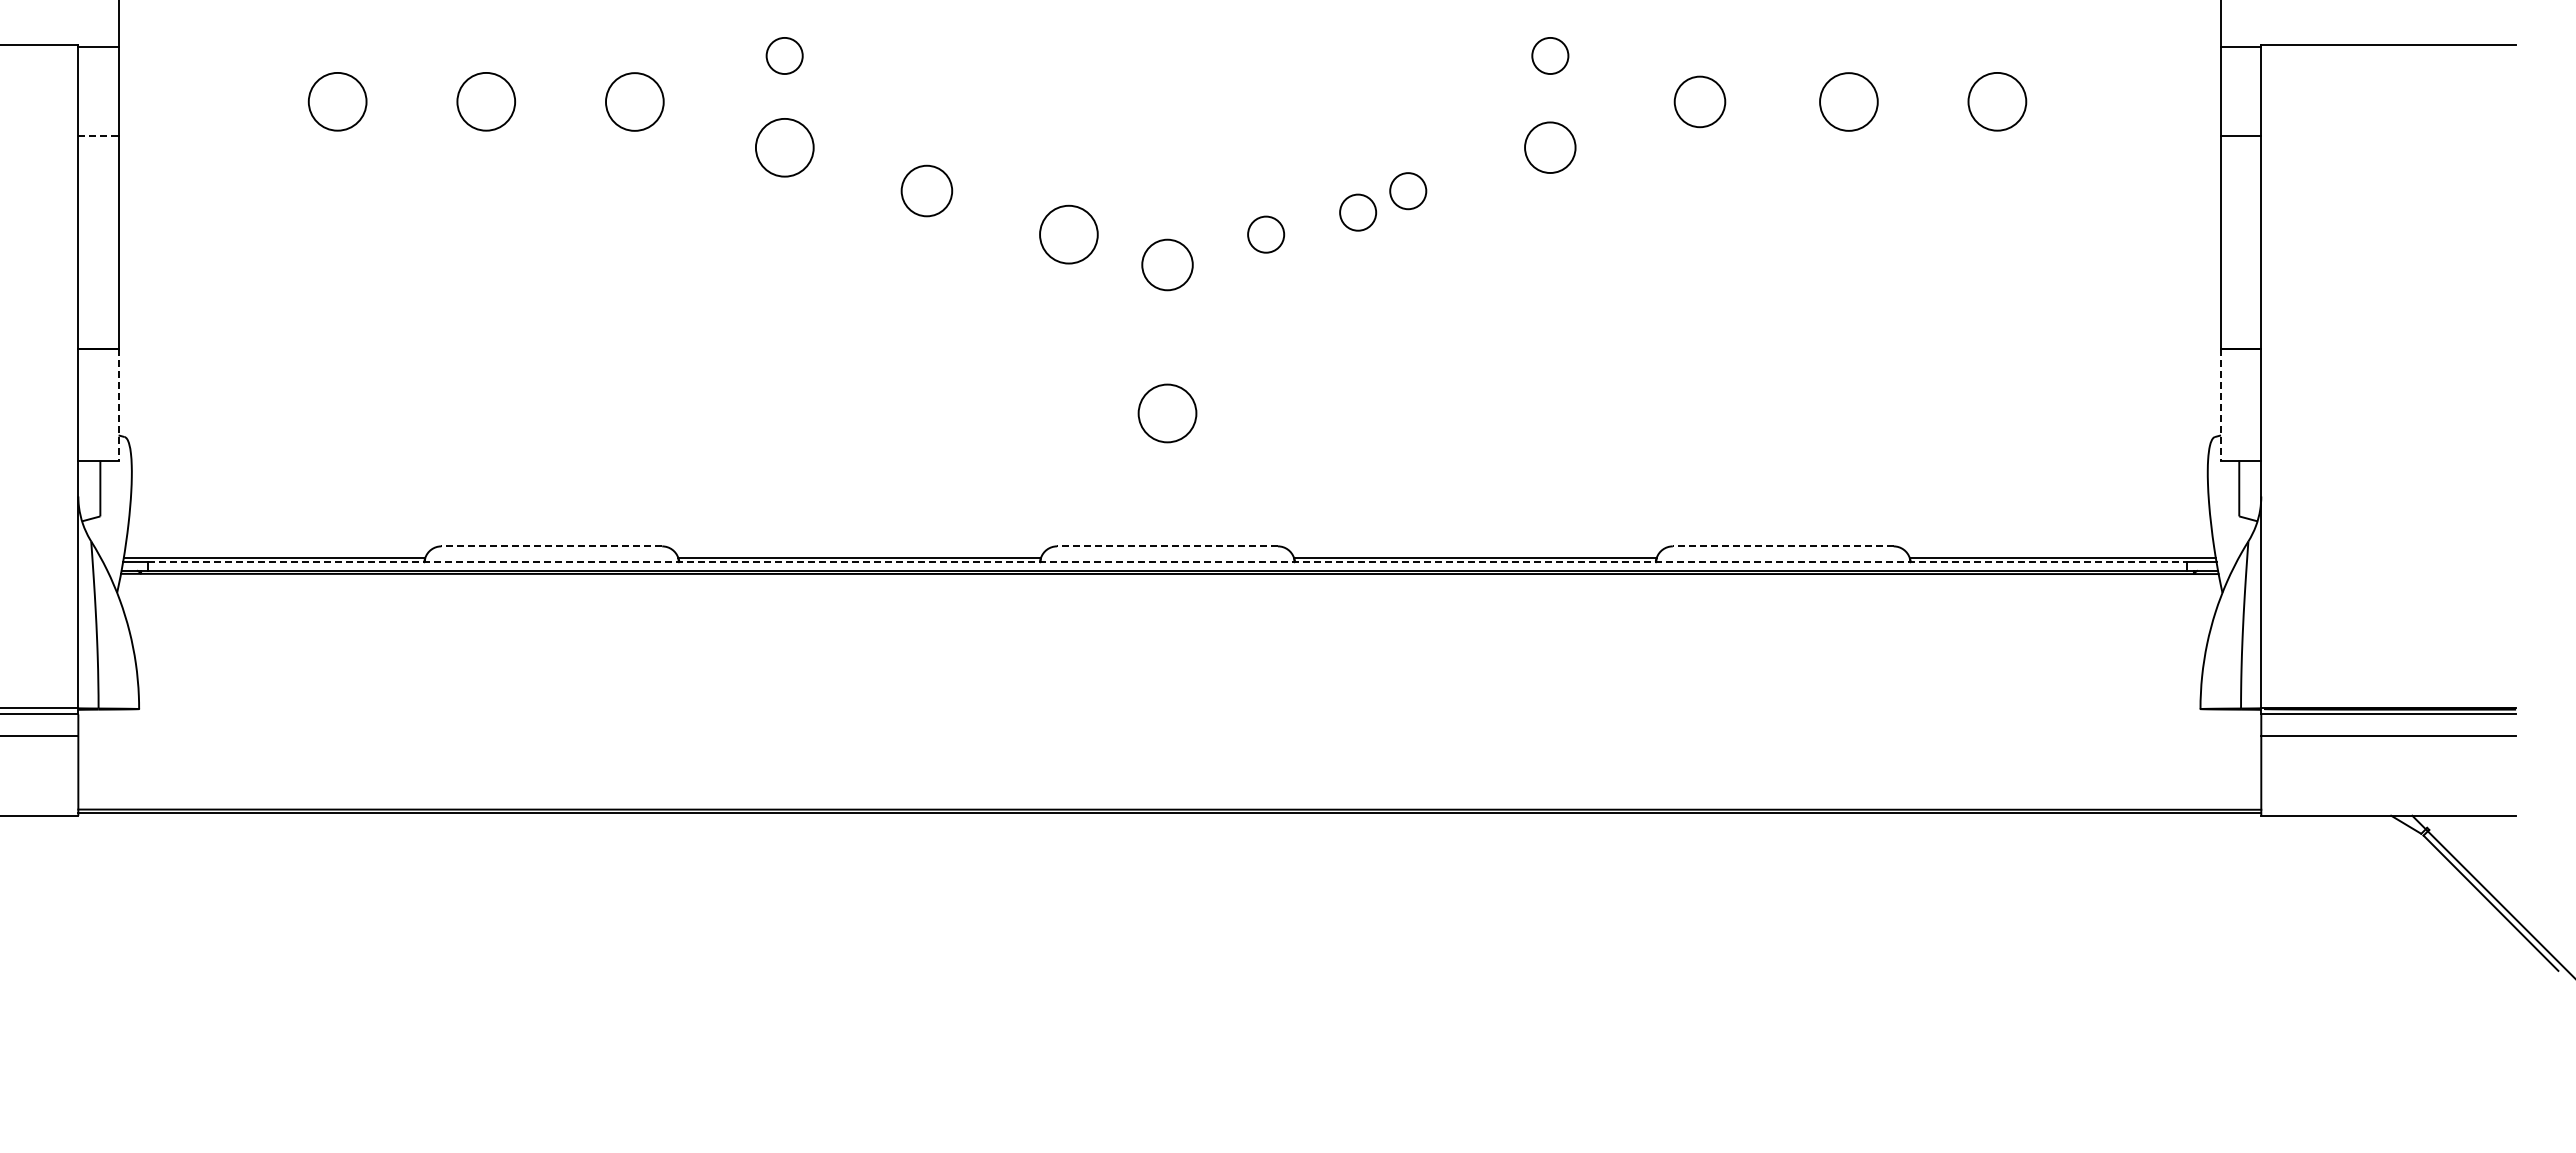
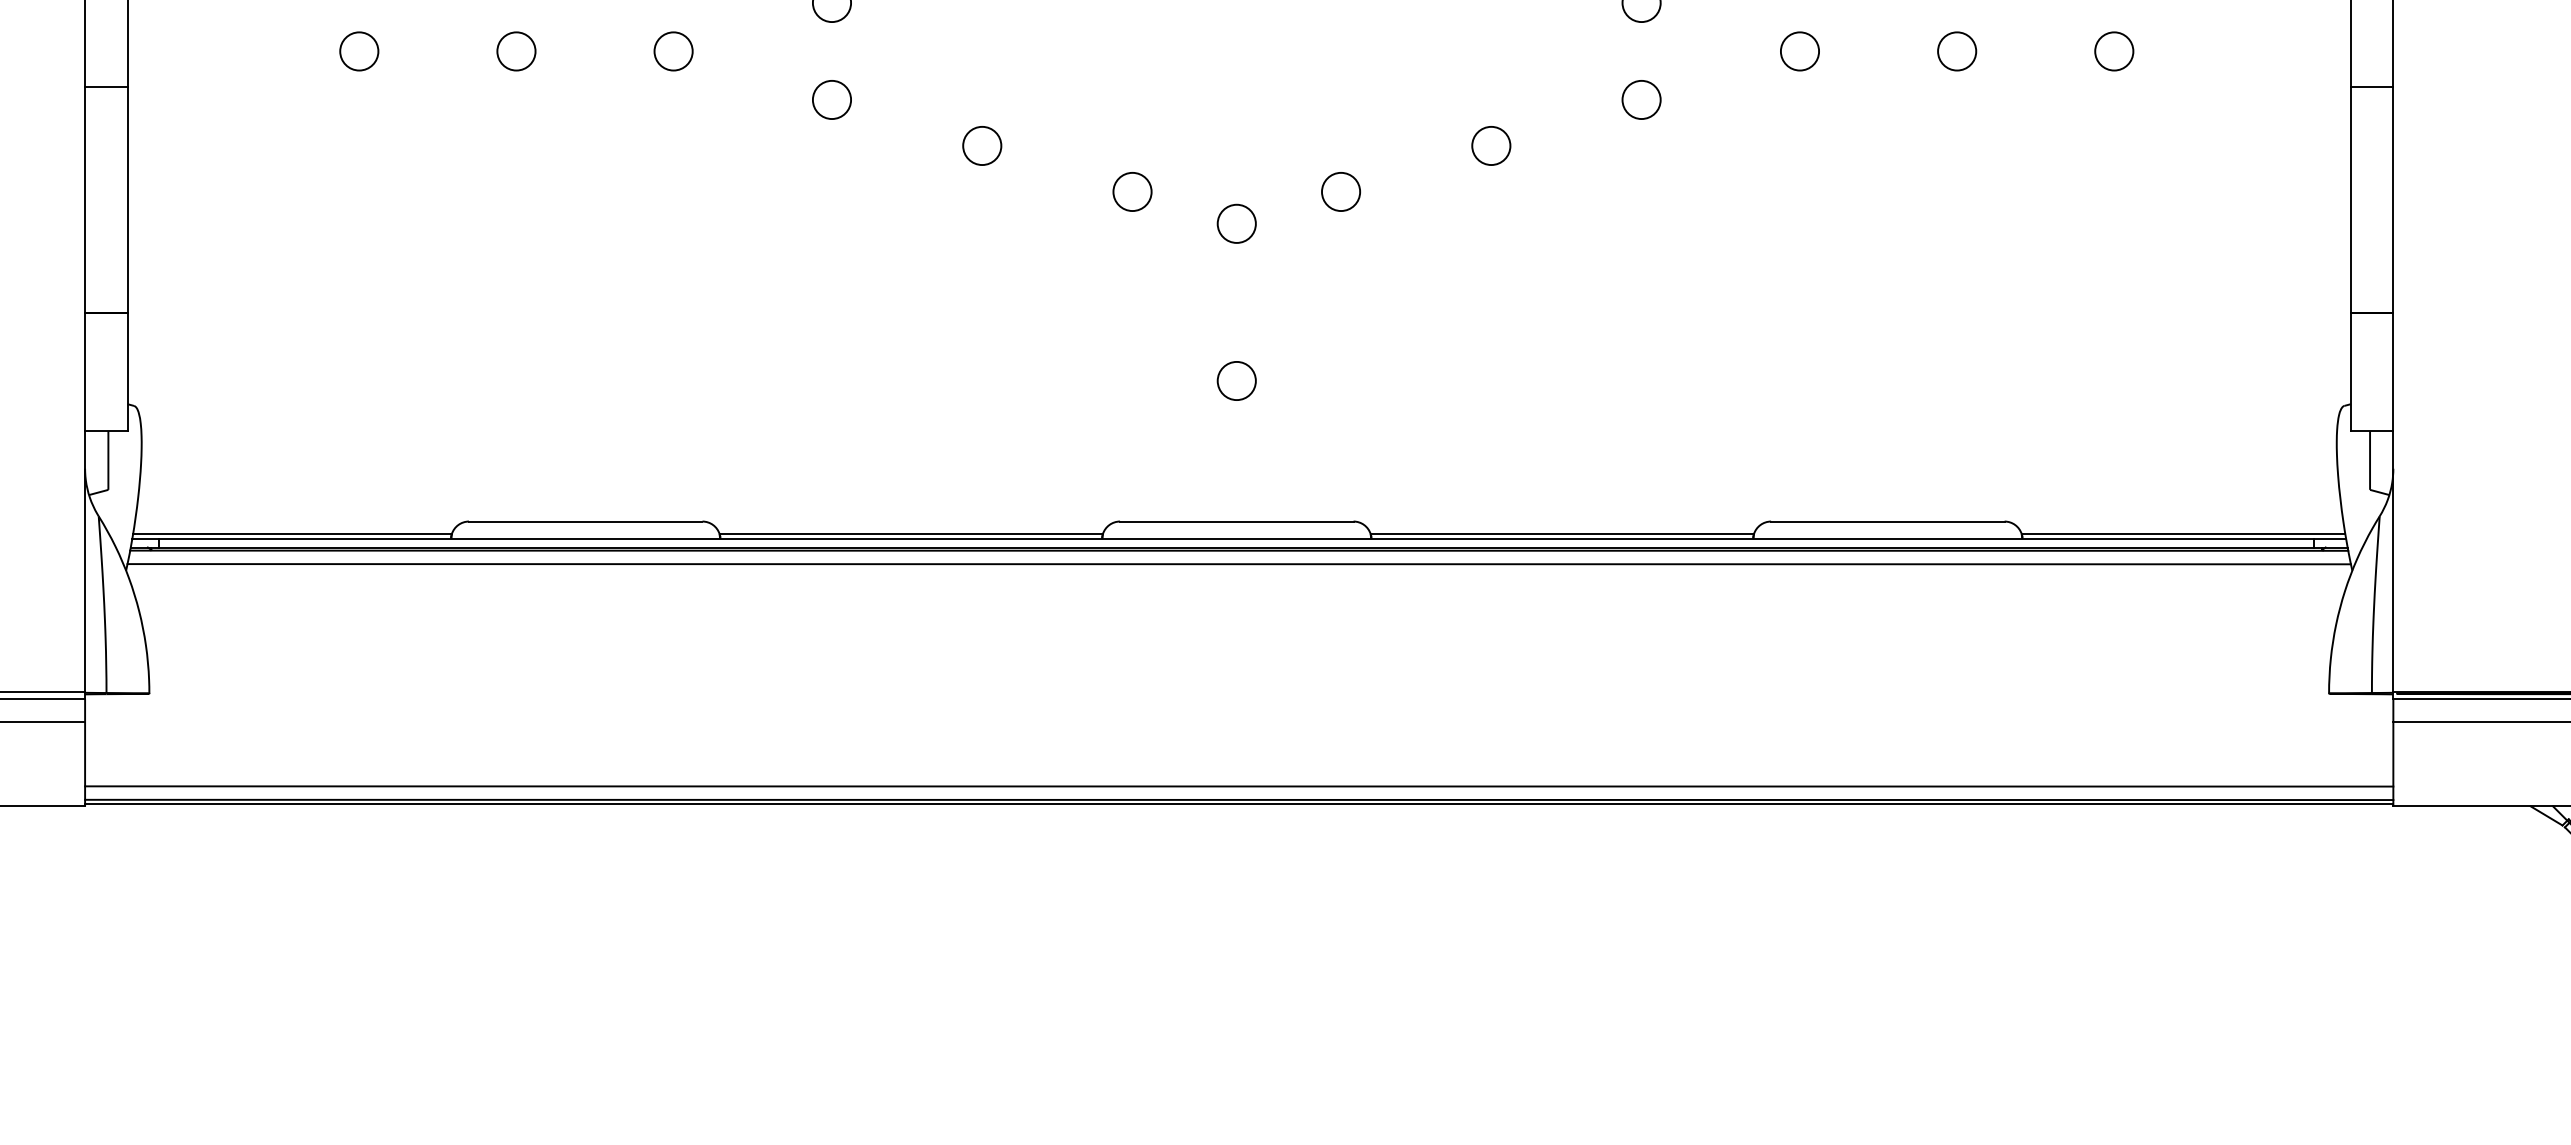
circle: (337, 101) -> (359, 51), size x0.62
circle: (486, 101) -> (516, 51), size x0.62
circle: (634, 101) -> (673, 51), size x0.62
circle: (1700, 101) -> (1800, 51), size x0.71
circle: (1848, 101) -> (1956, 51), size x0.62
circle: (1997, 101) -> (2114, 51), size x0.62
line: (98, 135) -> (106, 87), dashed -> solid
circle: (784, 147) -> (831, 99), size x0.62
circle: (1550, 147) -> (1641, 99), size x0.71
circle: (926, 191) -> (981, 146), size x0.71
circle: (1358, 212) -> (1438, 168), removed
circle: (1068, 234) -> (1132, 191), size x0.62
circle: (1167, 264) -> (1236, 223), size x0.71
line: (118, 404) -> (127, 371), dashed -> solid
line: (2221, 404) -> (2351, 371), dashed -> solid
circle: (1167, 413) -> (1236, 381), size x0.62
line: (551, 546) -> (585, 521), dashed -> solid
line: (1167, 546) -> (1236, 521), dashed -> solid
line: (1782, 546) -> (1887, 521), dashed -> solid
line: (1168, 562) -> (1237, 538), dashed -> solid
line: (1169, 586) -> (1238, 563), added
line: (1169, 796) -> (1238, 786), added

